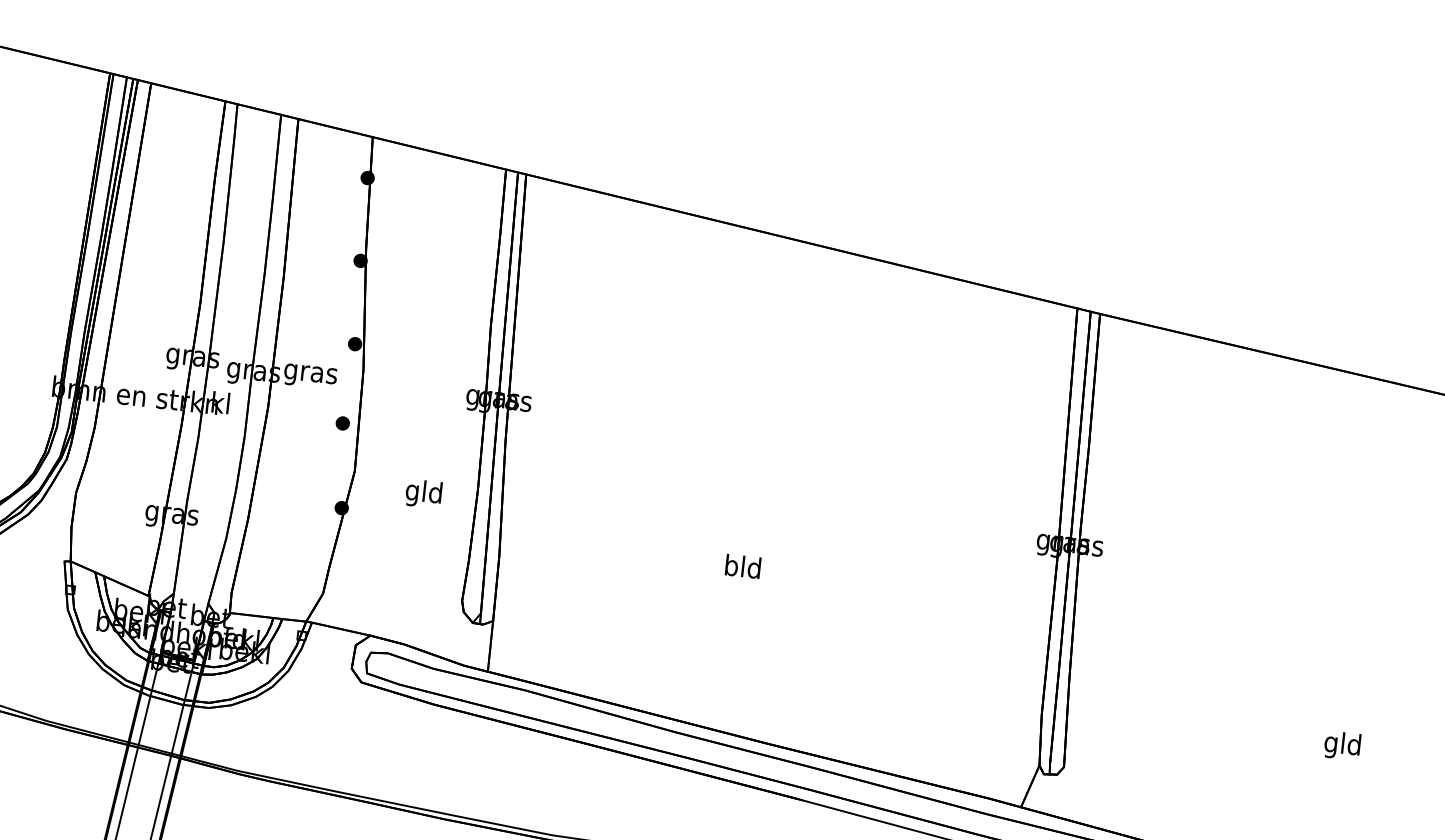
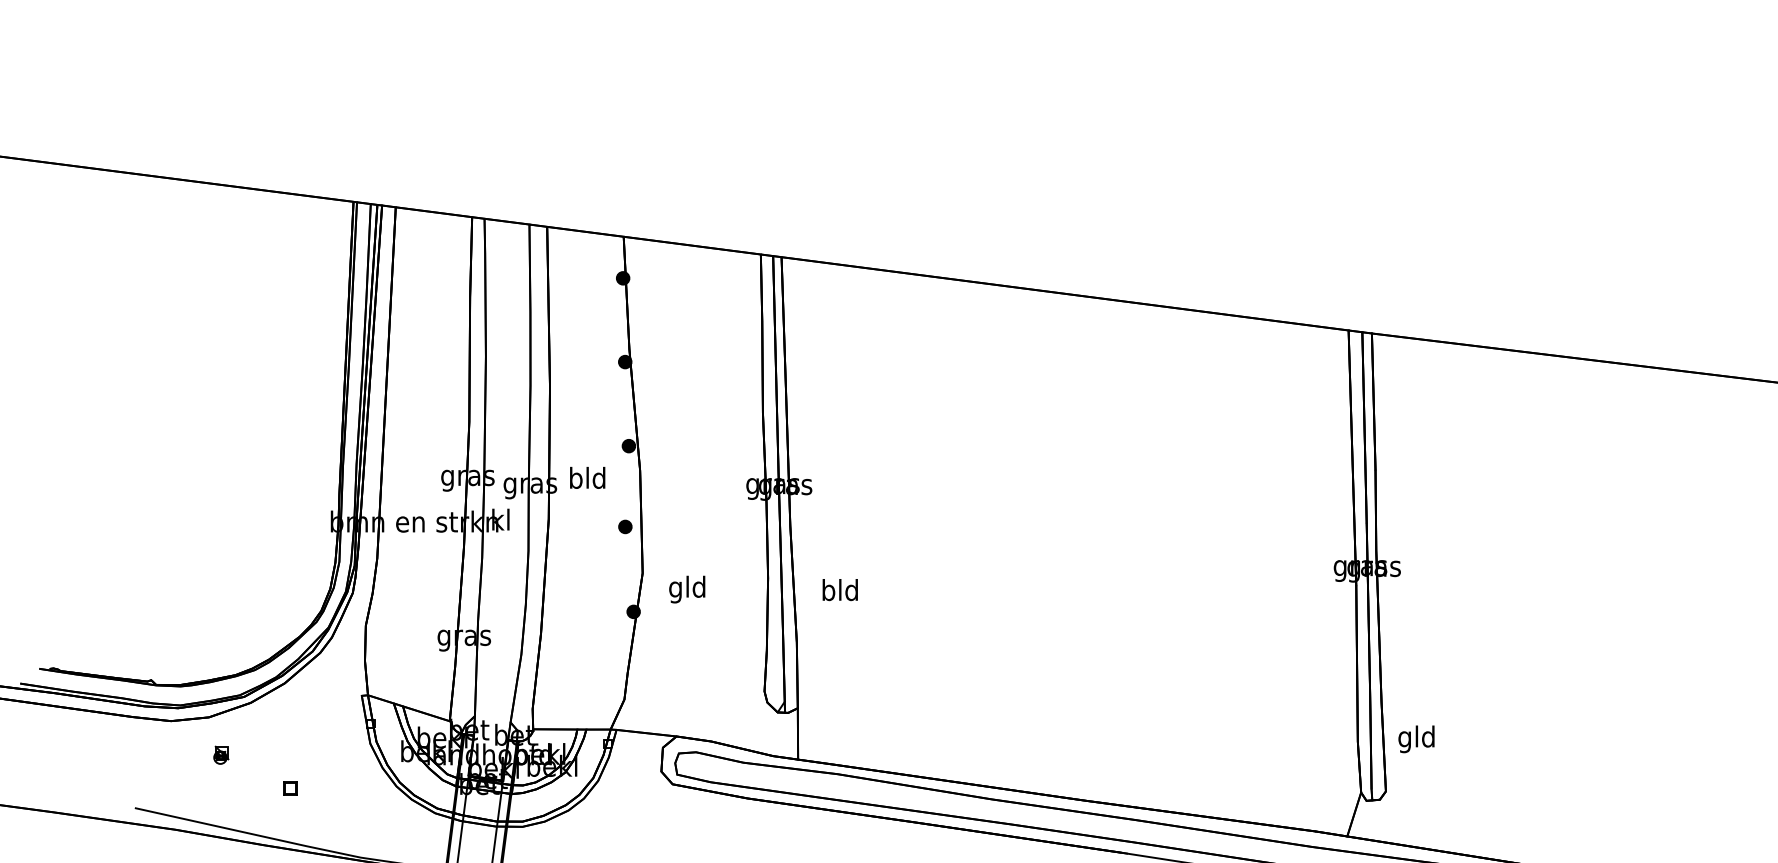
text: (310, 373) -> (587, 480), gras -> bld
text: (424, 493) -> (687, 589), moved
text: (742, 566) -> (839, 590), moved
text: (1342, 745) -> (1416, 739), moved

